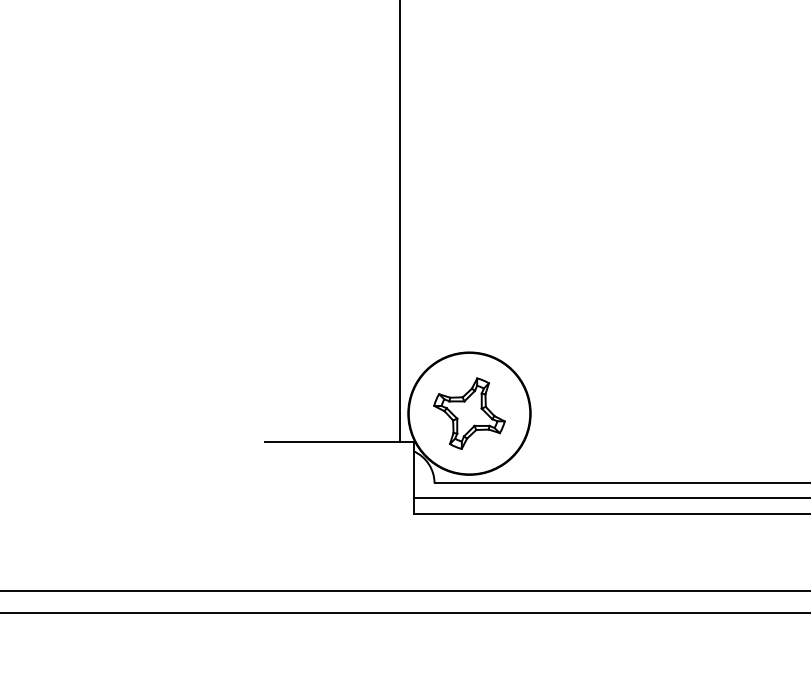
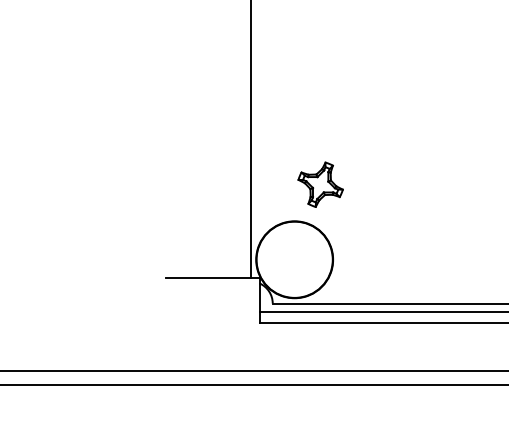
part: (469, 413) -> (320, 184), moved

